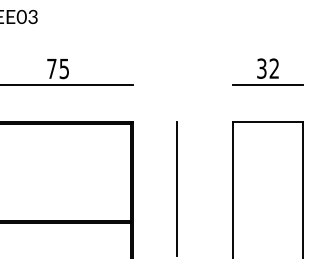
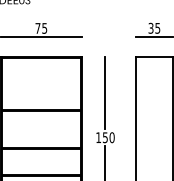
text: (273, 67) -> (157, 27), 32 -> 35

